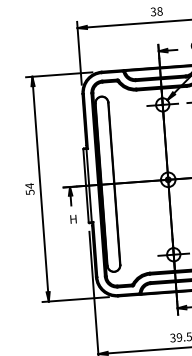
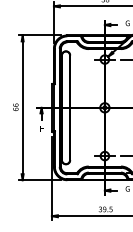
text: (29, 189) -> (15, 107), 54 -> 66

